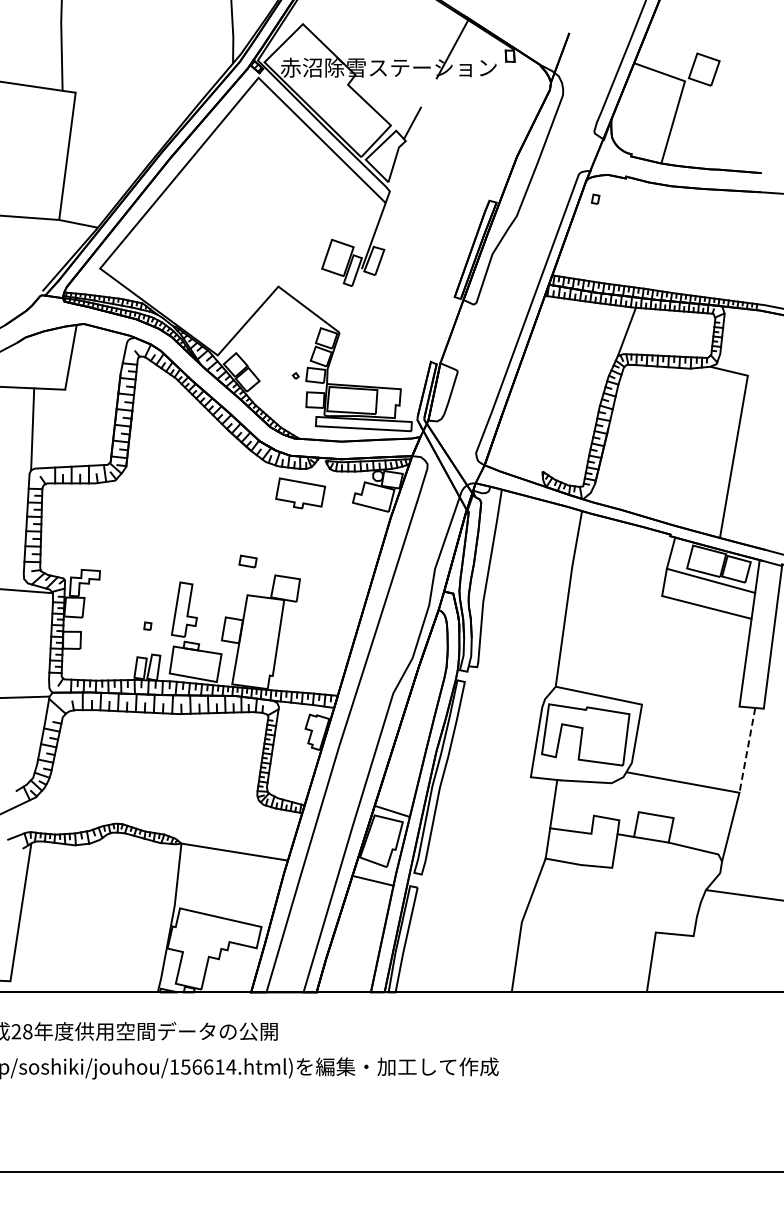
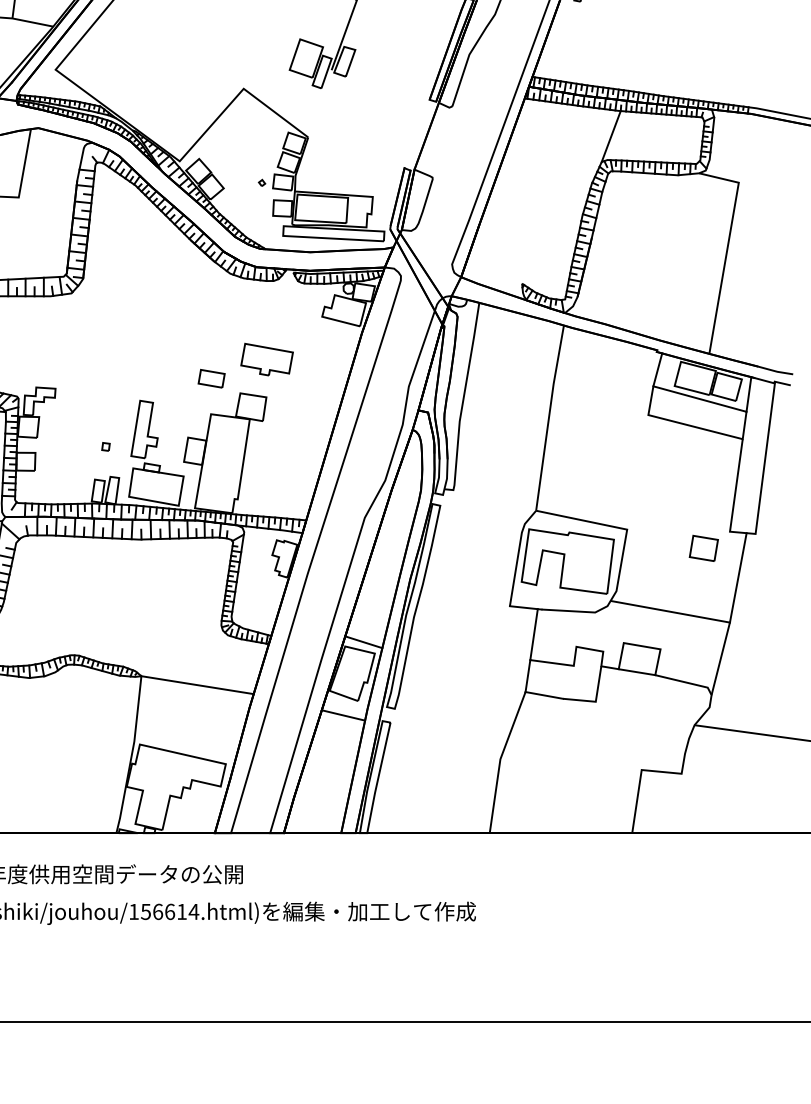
part: (300, 493) -> (266, 359), moved
part: (247, 561) -> (211, 378), size x1.43
part: (714, 722) -> (703, 548), added
line: (747, 750) -> (738, 578), dashed -> solid

